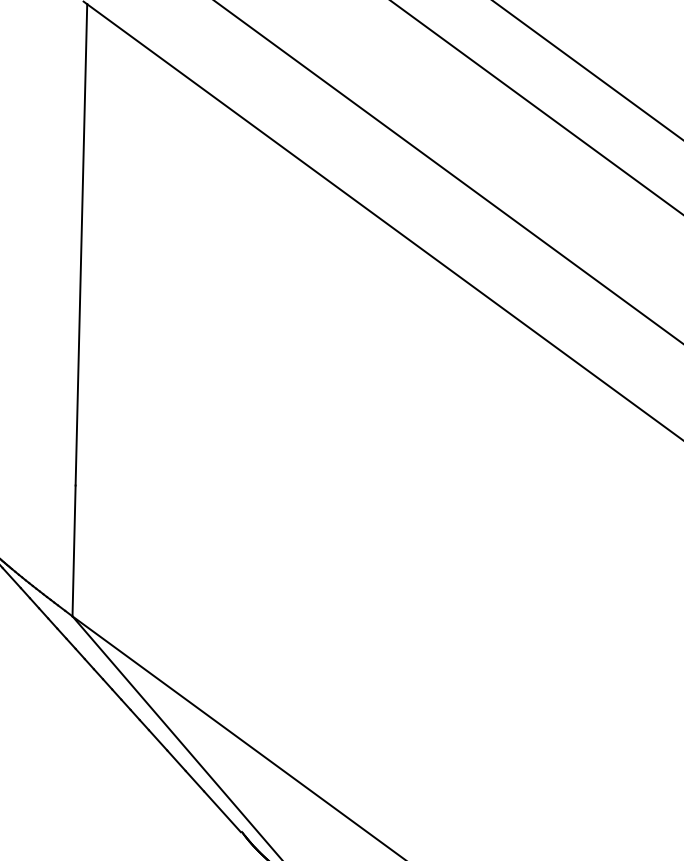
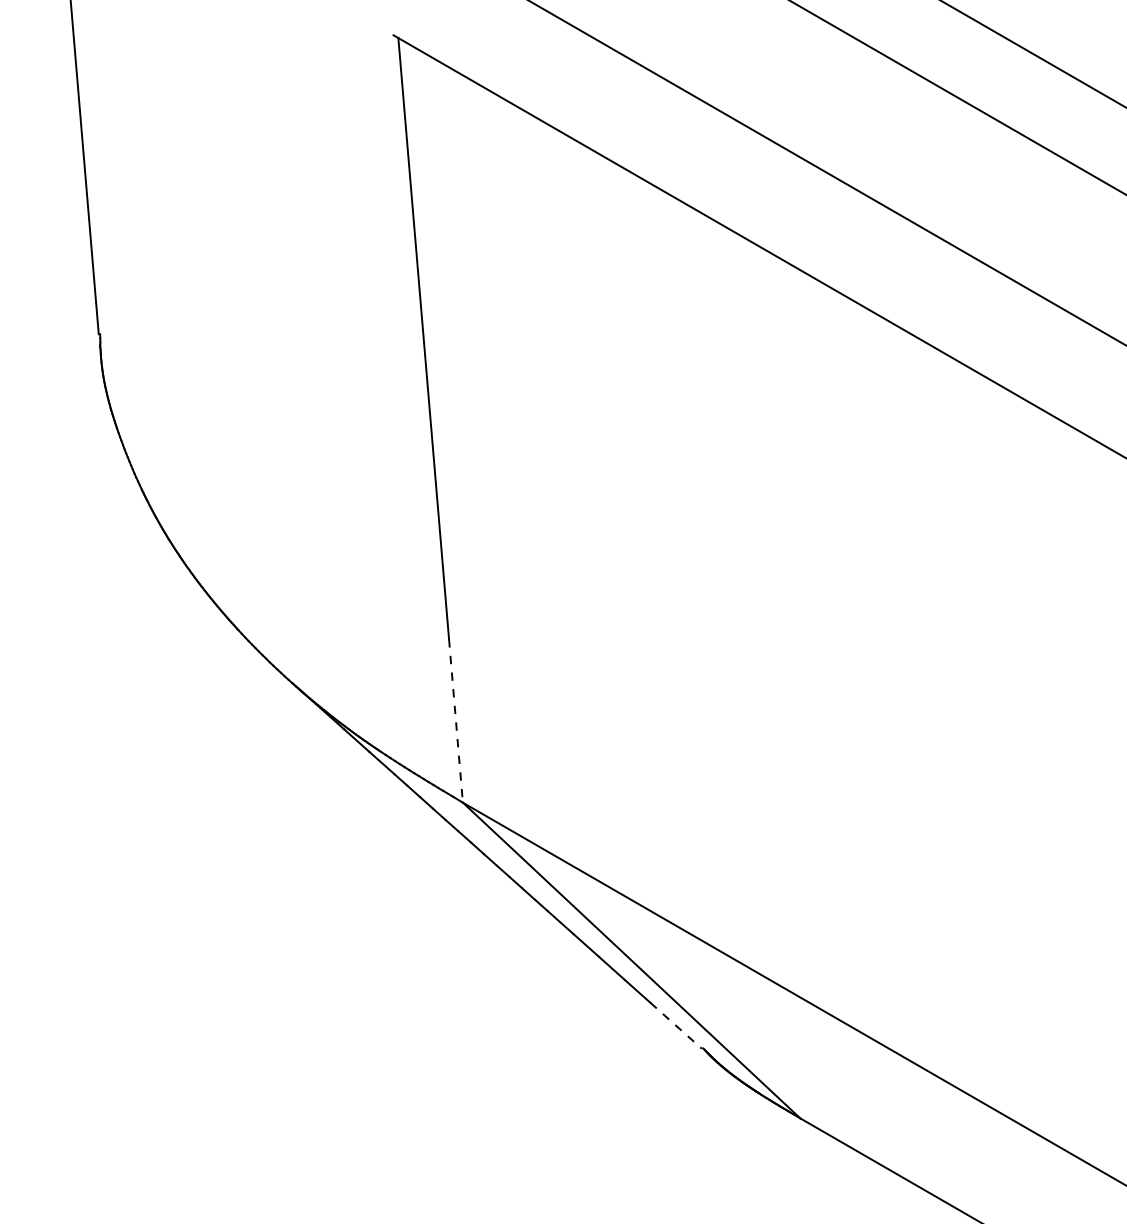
line: (74, 551) -> (456, 721), solid -> dashed
line: (222, 812) -> (676, 1026), solid -> dashed

